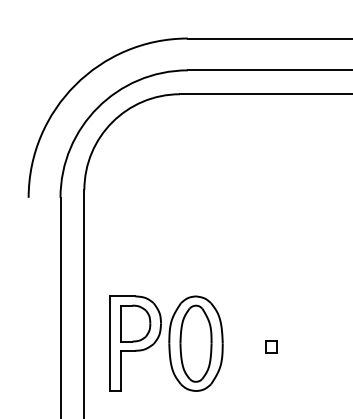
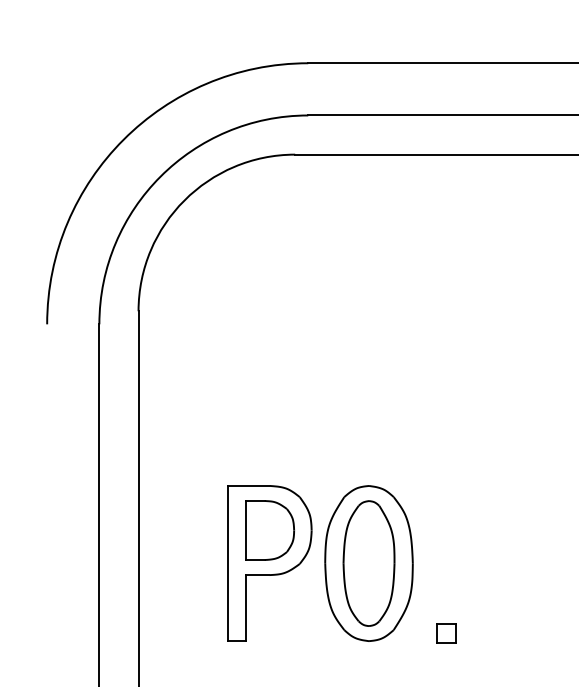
part: (166, 343) -> (320, 563), moved
part: (271, 346) -> (446, 631), moved

